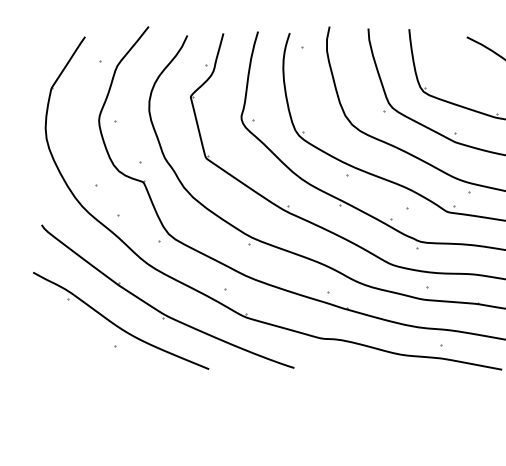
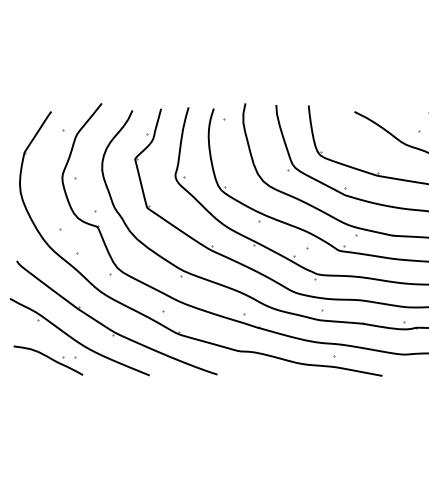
part: (81, 350) -> (48, 360), added

